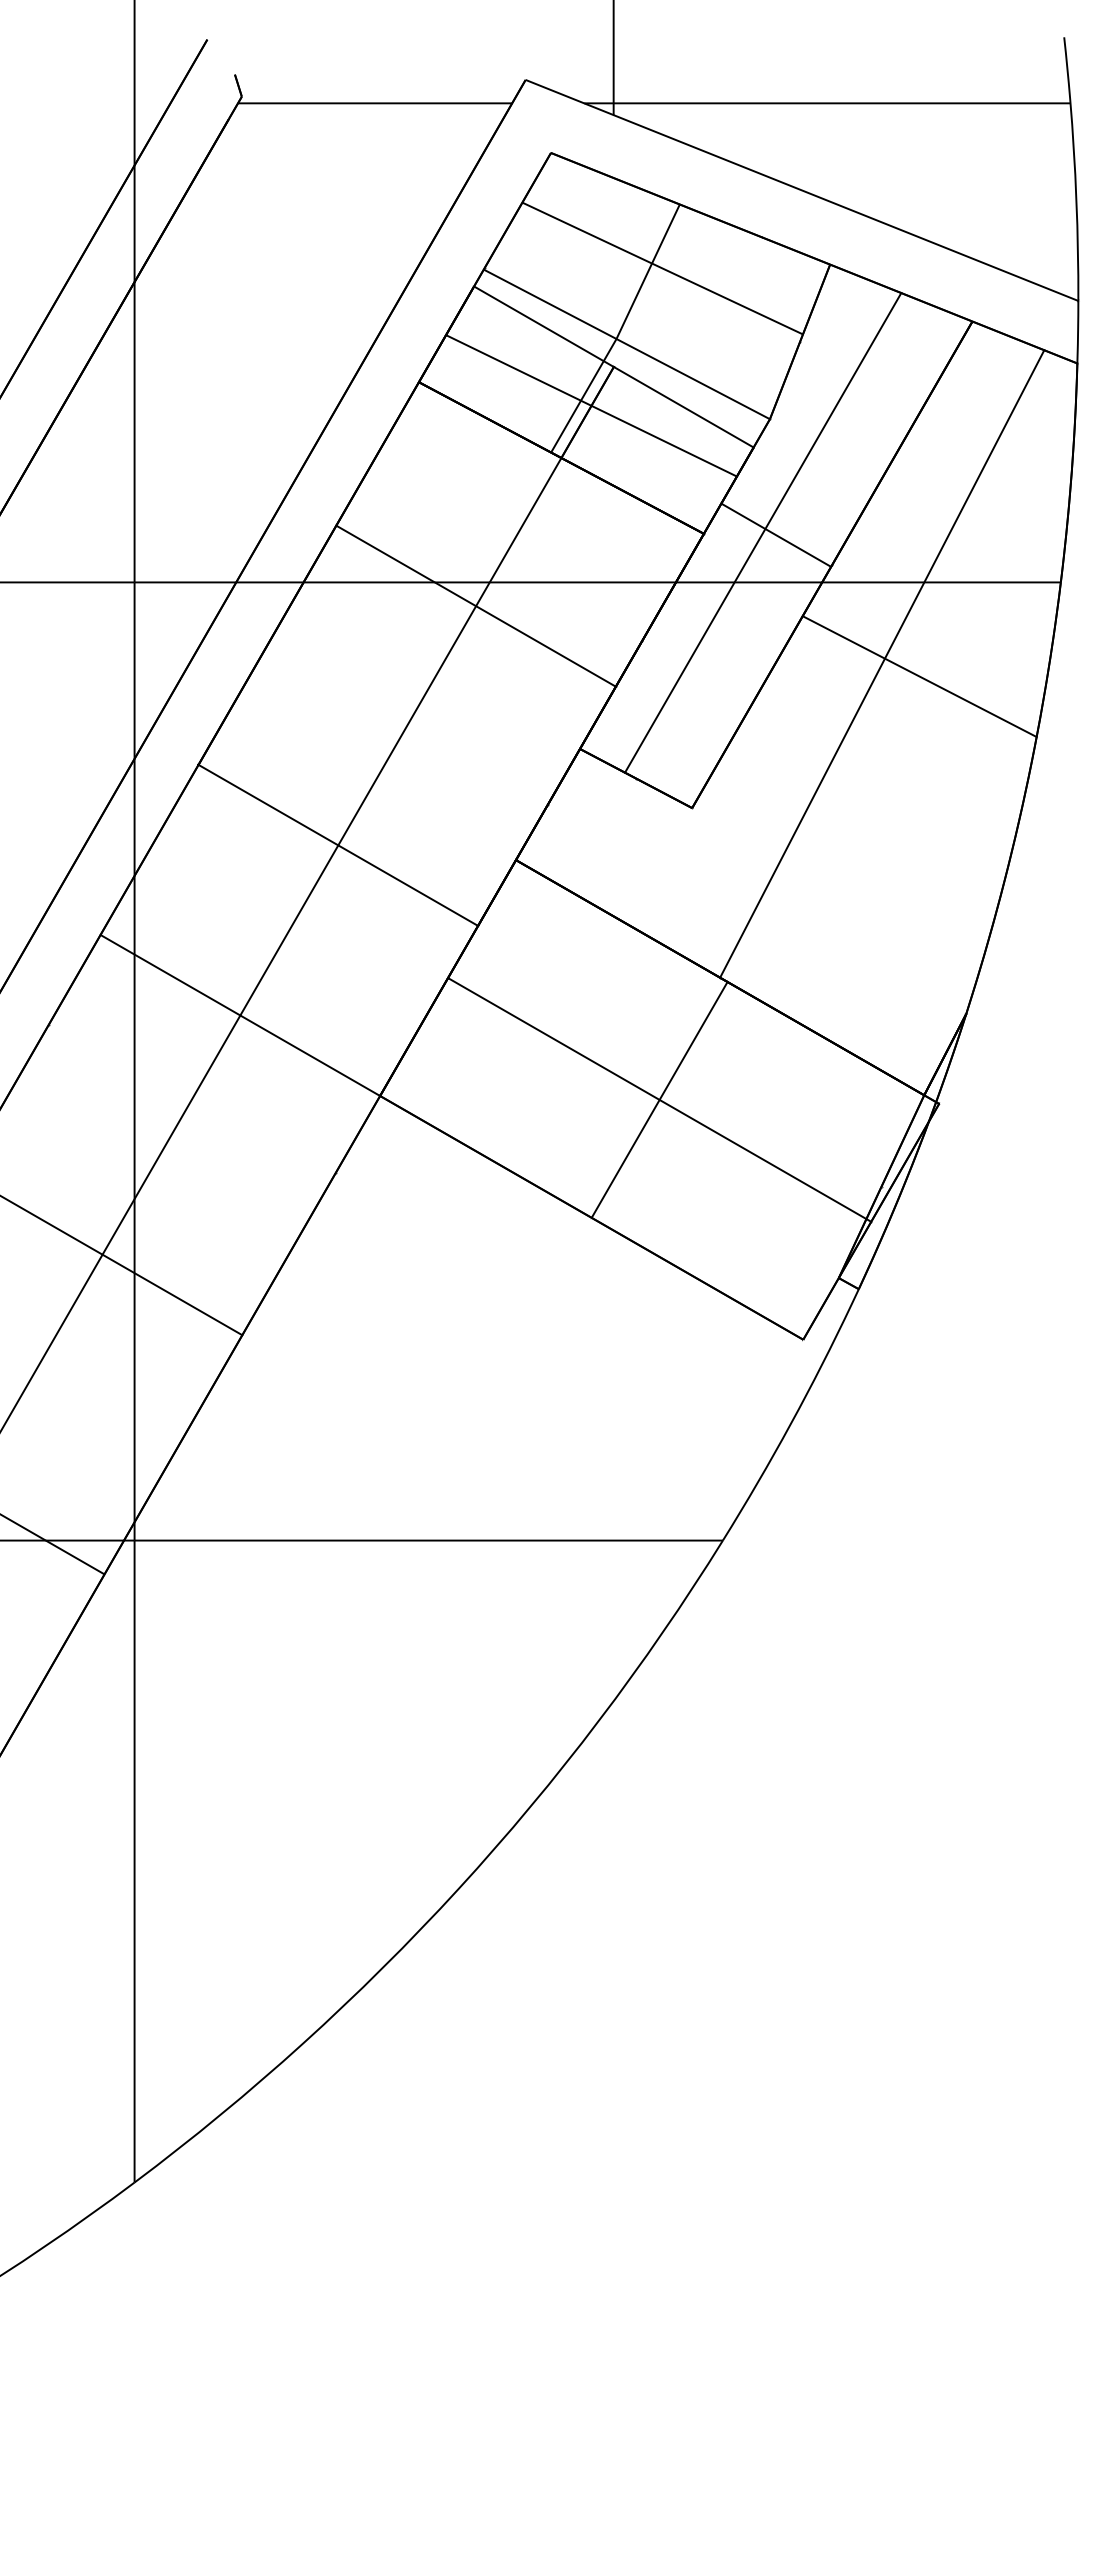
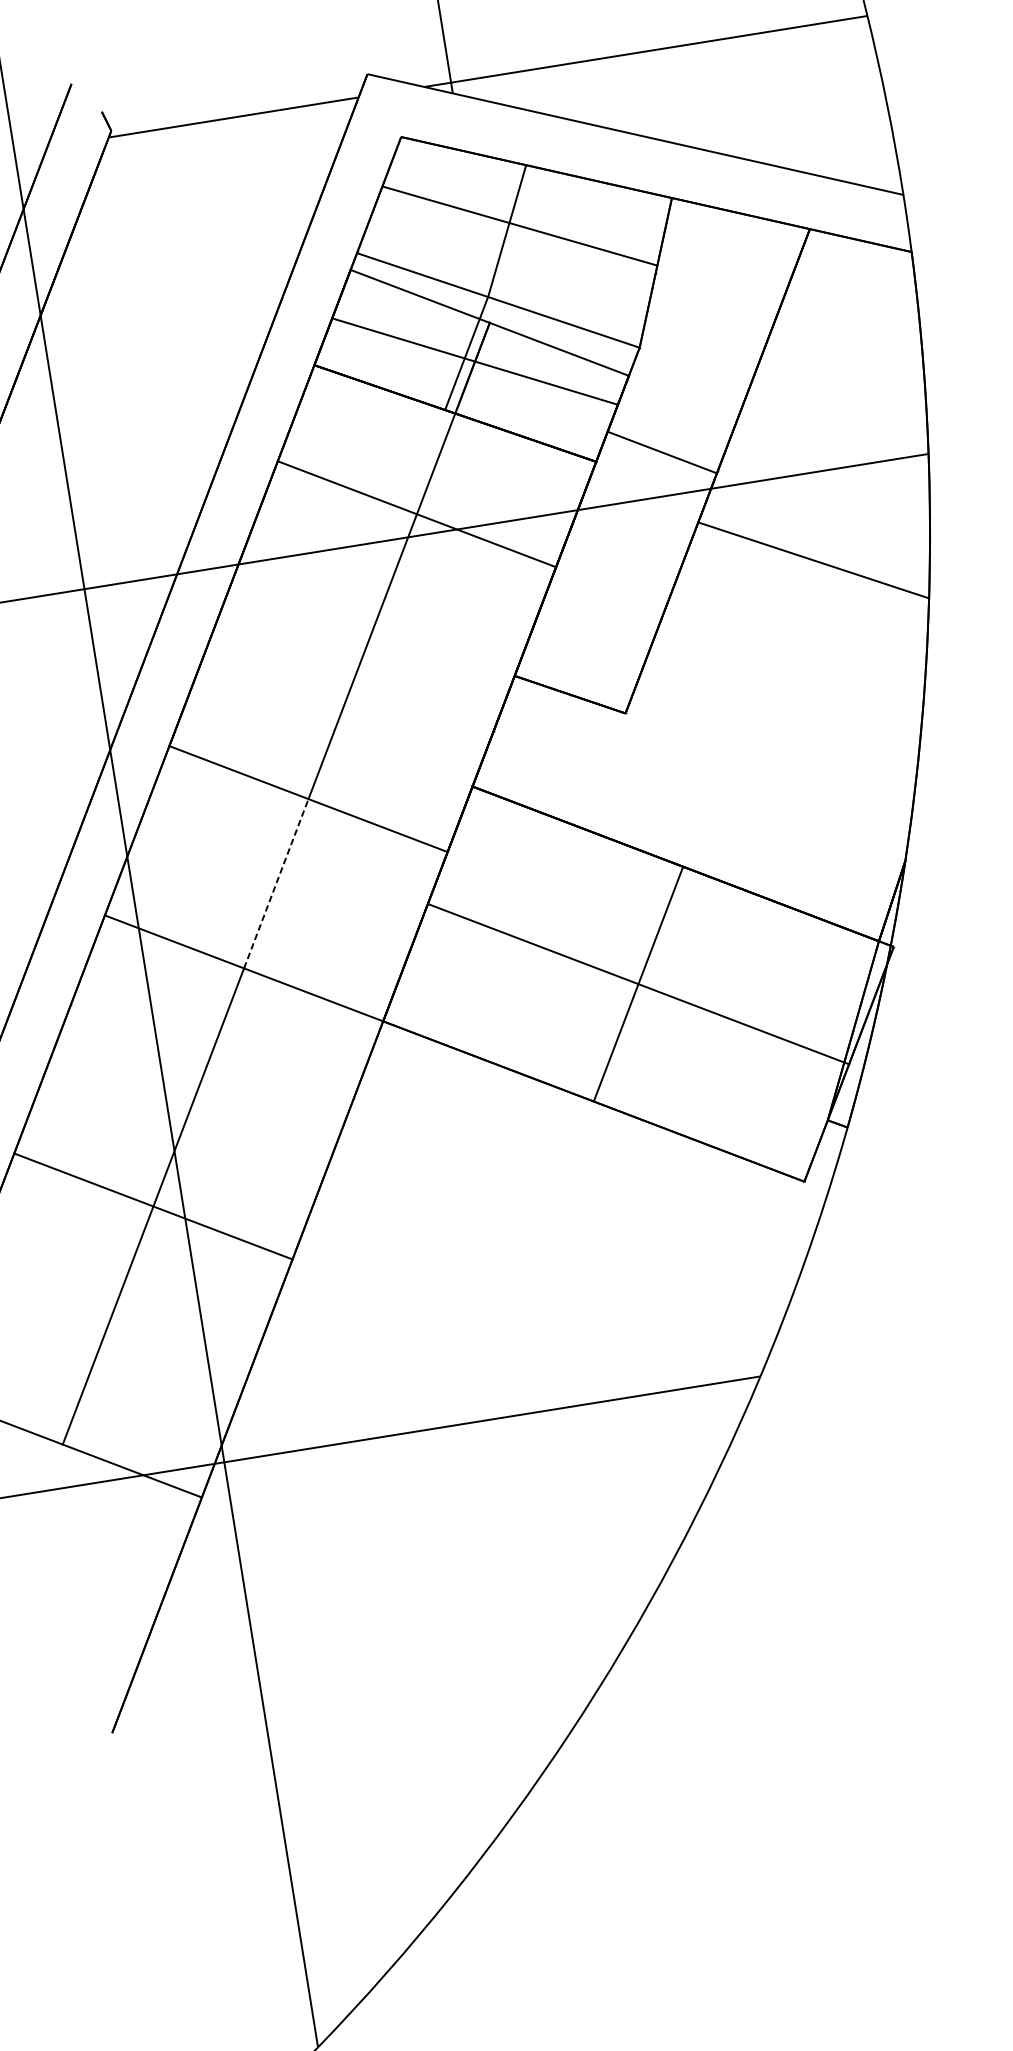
line: (763, 532) -> (650, 451), removed
line: (475, 605) -> (416, 513), moved
line: (882, 663) -> (777, 553), removed
line: (289, 930) -> (276, 883), solid -> dashed

